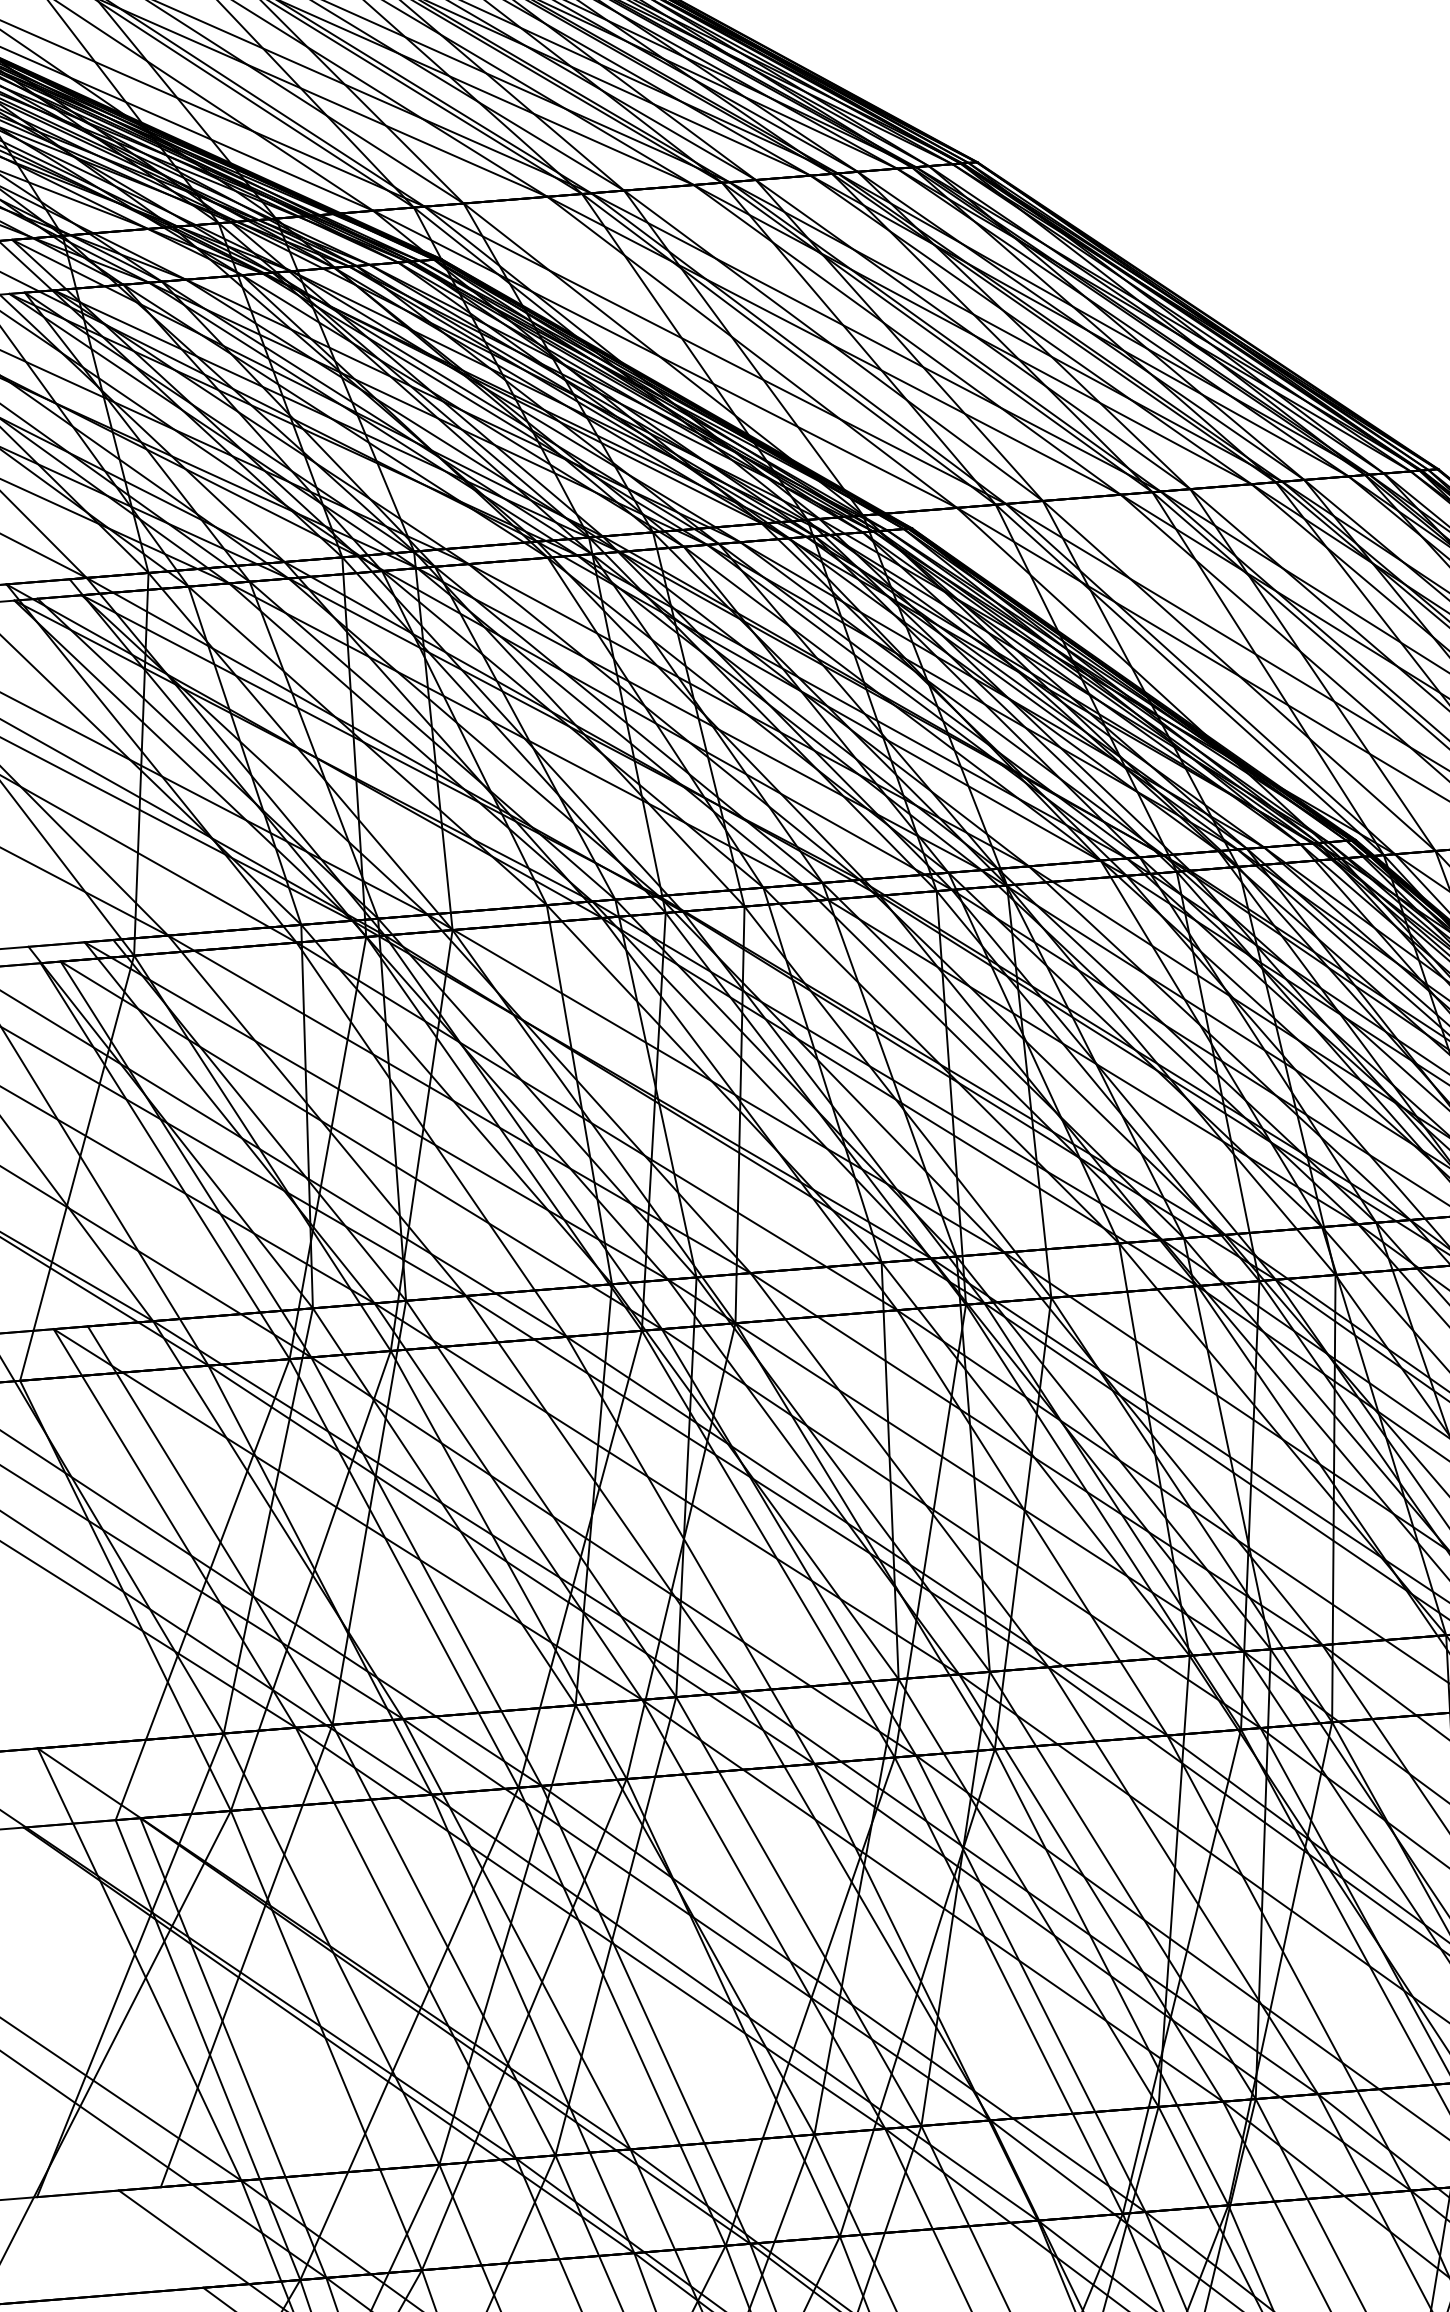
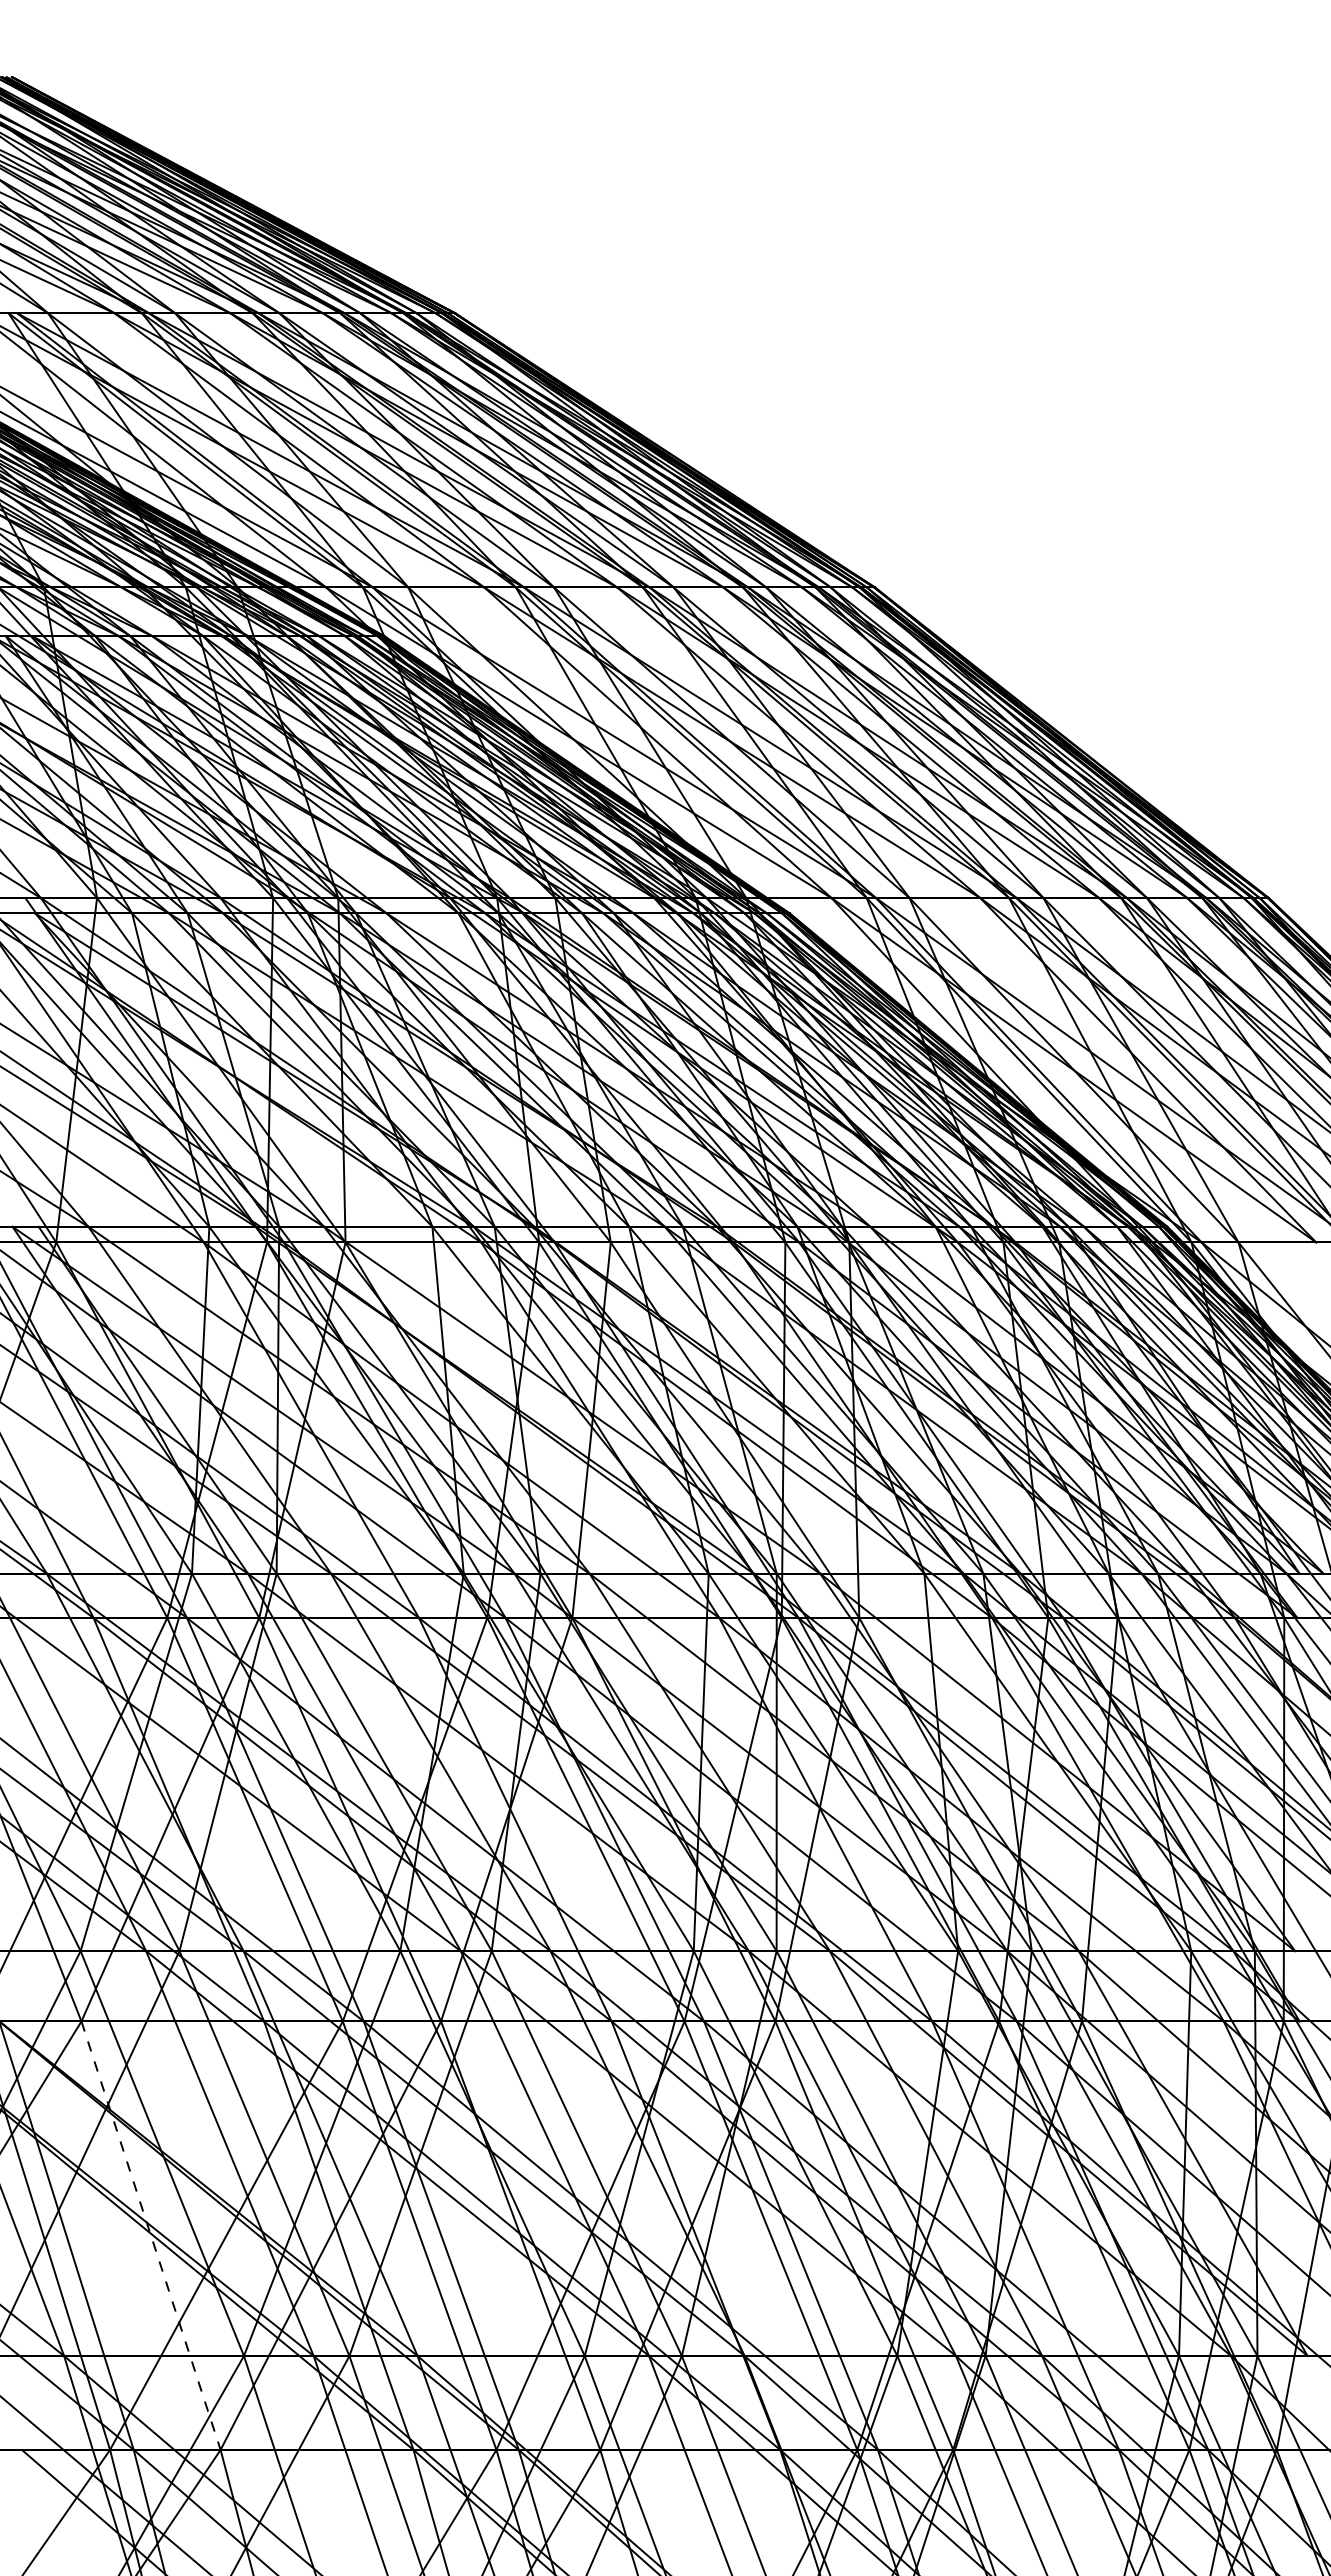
line: (327, 2041) -> (151, 2236), solid -> dashed

